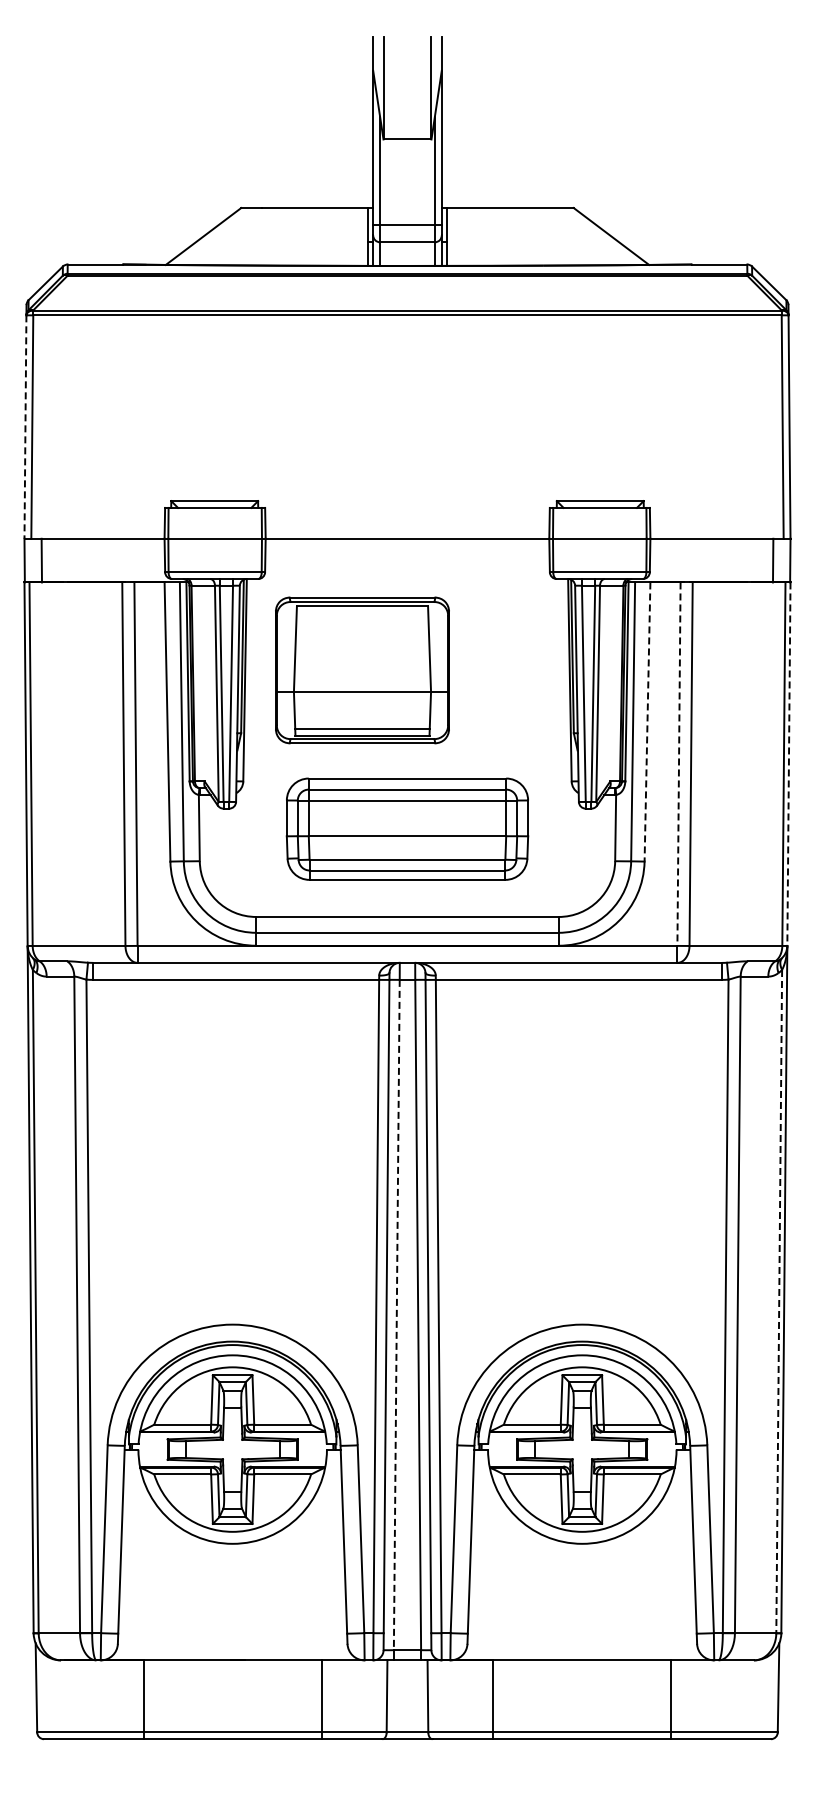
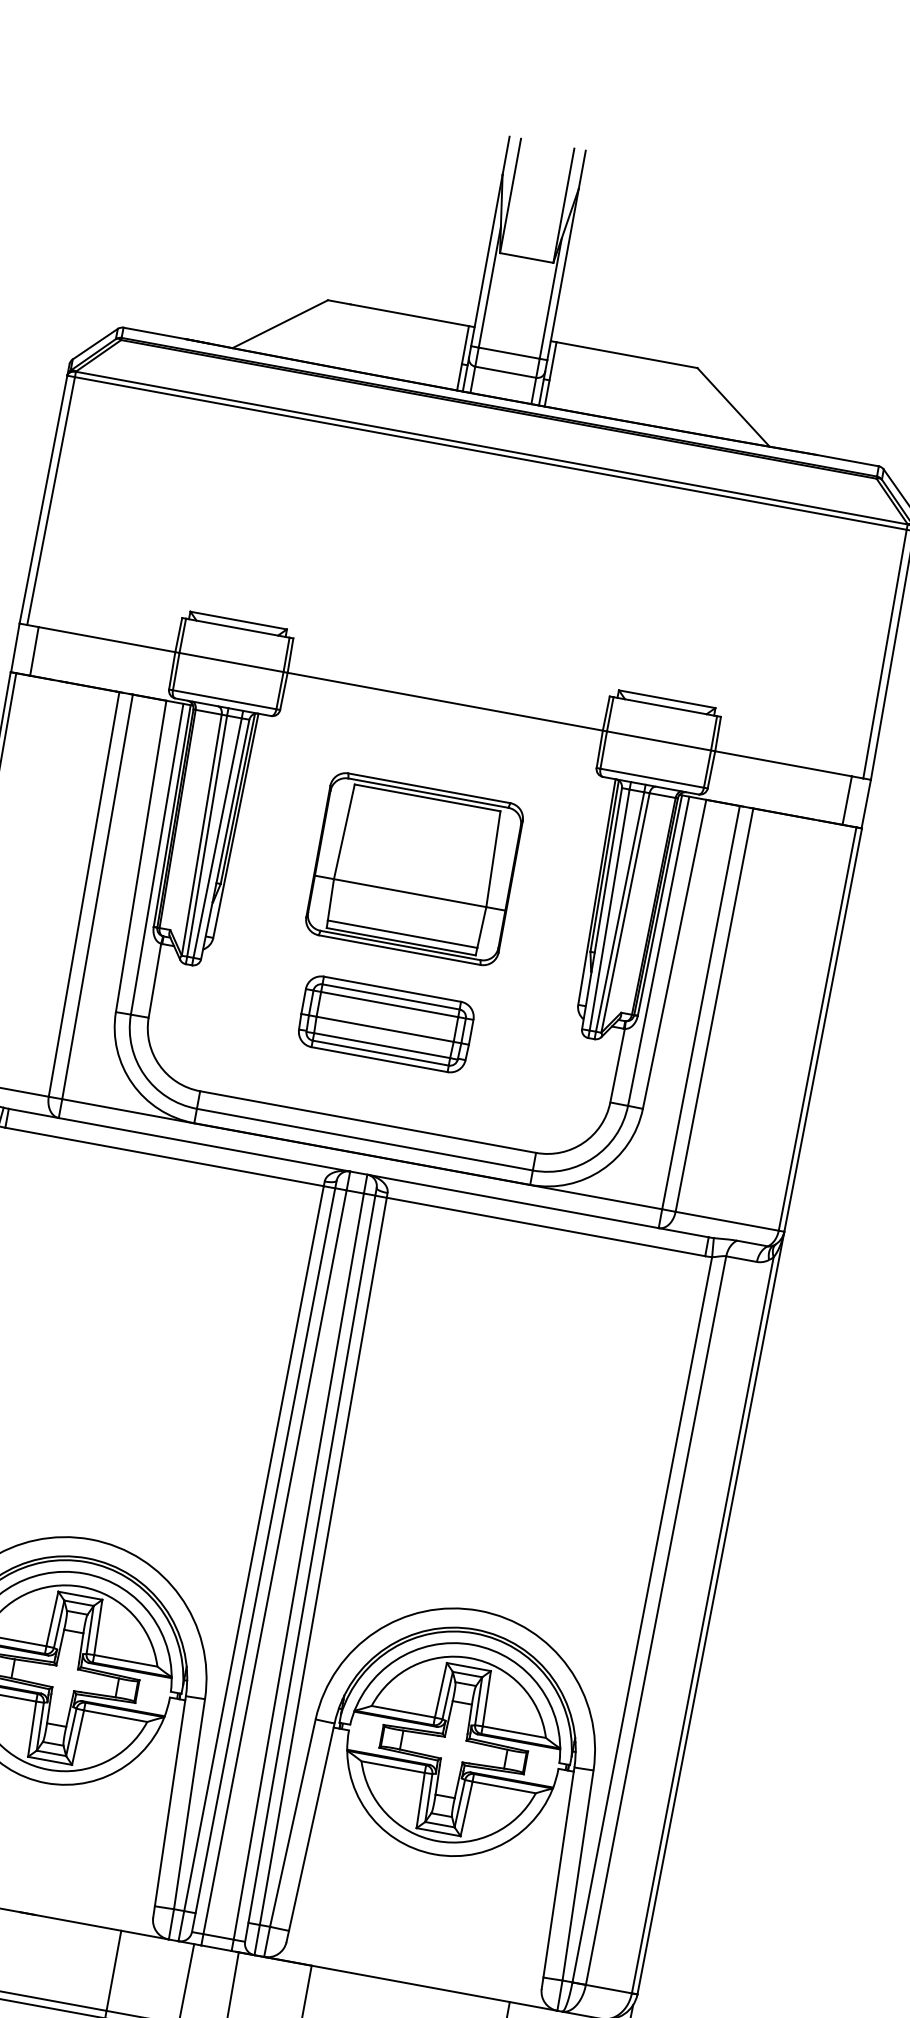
line: (25, 427) -> (43, 500), dashed -> solid
part: (362, 670) -> (414, 869), moved
line: (647, 722) -> (674, 954), dashed -> solid
line: (679, 764) -> (701, 1008), dashed -> solid
line: (788, 764) -> (822, 1030), dashed -> solid
part: (407, 828) -> (386, 1023), size x0.62
line: (779, 1301) -> (703, 1625), dashed -> solid
line: (396, 1315) -> (274, 1562), dashed -> solid

